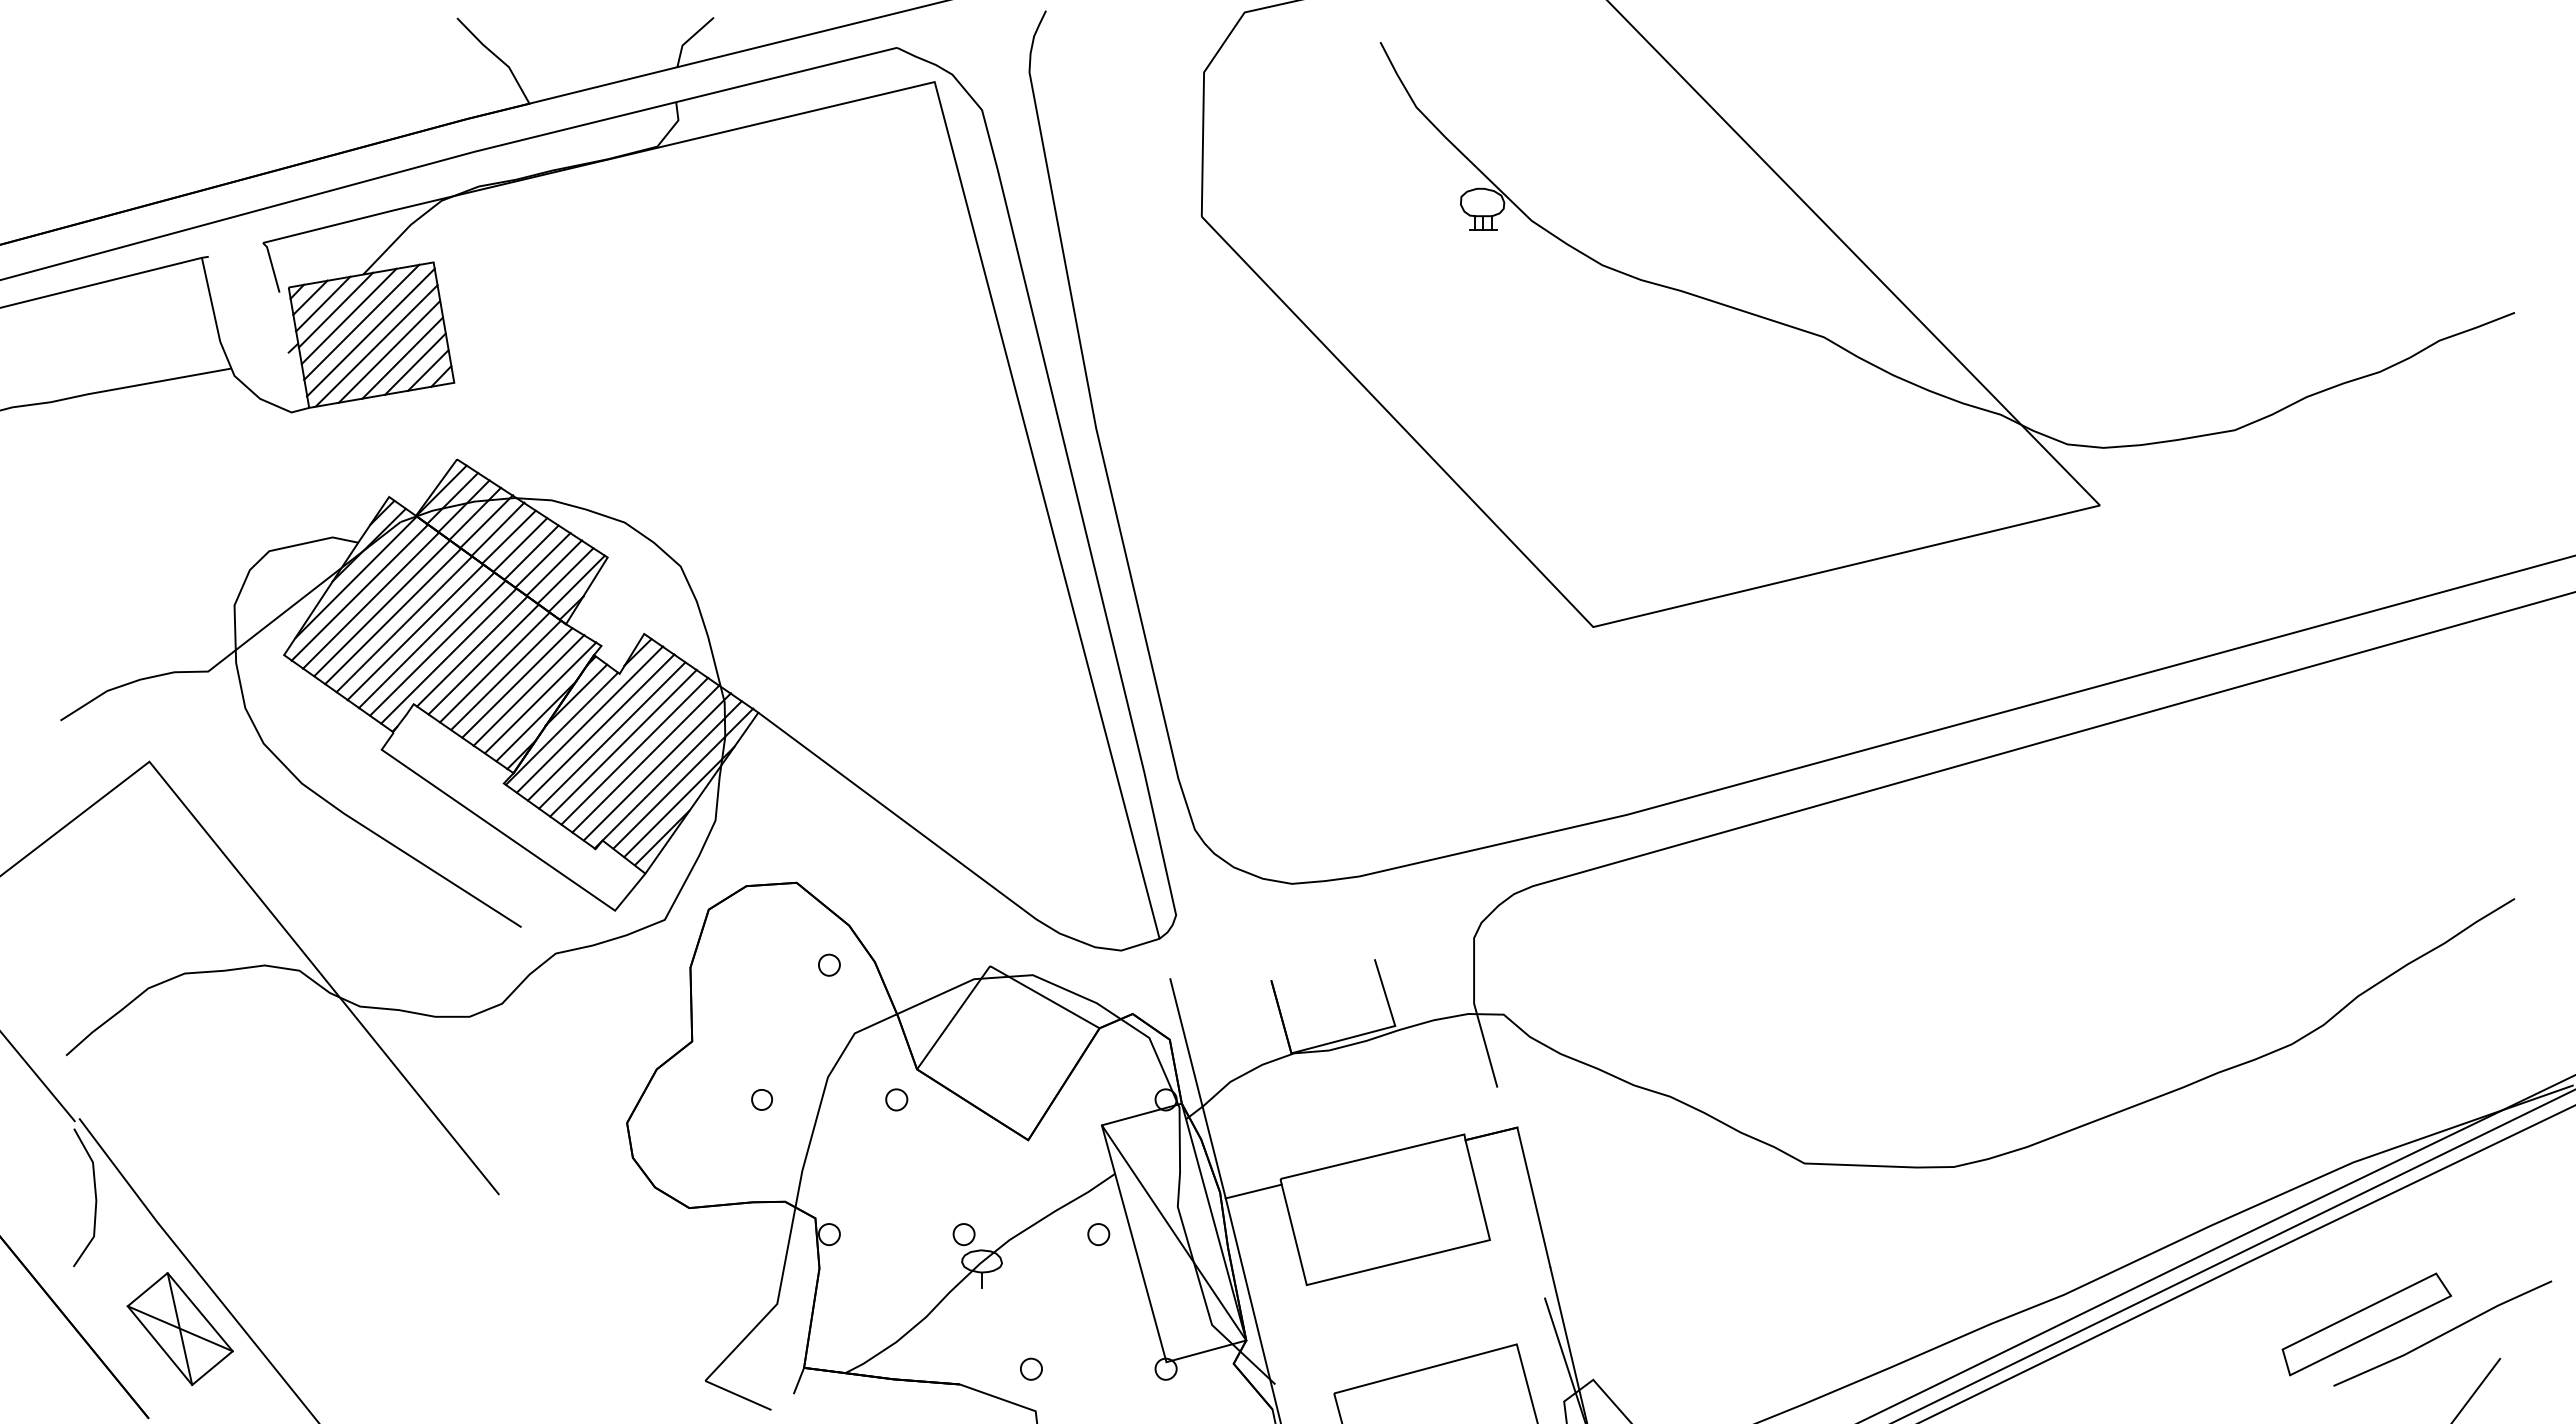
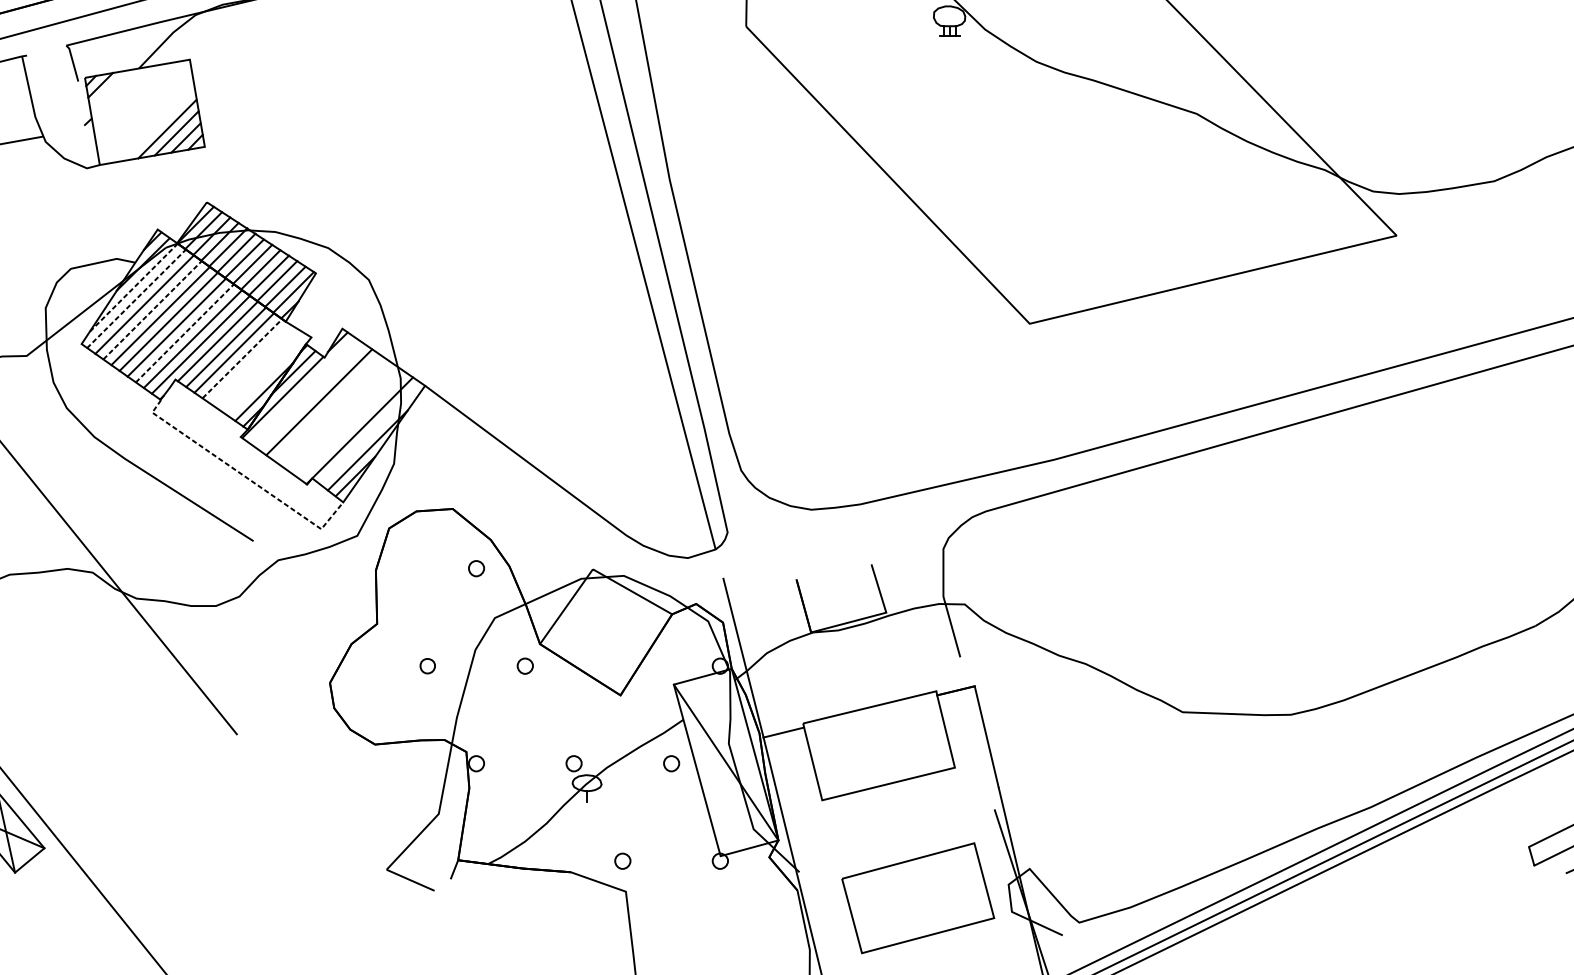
line: (323, 303) -> (110, 89), removed
line: (335, 309) -> (118, 93), removed
line: (348, 316) -> (128, 98), removed
line: (361, 321) -> (137, 102), removed
line: (370, 332) -> (144, 110), removed
line: (376, 345) -> (148, 119), removed
line: (388, 351) -> (157, 124), removed
line: (356, 577) -> (134, 287), solid -> dashed
line: (360, 592) -> (136, 298), solid -> dashed
line: (382, 608) -> (152, 310), solid -> dashed
line: (426, 640) -> (184, 333), solid -> dashed
line: (506, 675) -> (242, 358), solid -> dashed
line: (517, 682) -> (250, 363), removed
line: (528, 690) -> (258, 369), removed
line: (540, 697) -> (267, 374), removed
line: (589, 719) -> (302, 390), removed
line: (600, 727) -> (310, 396), removed
line: (623, 742) -> (327, 407), removed
line: (634, 750) -> (335, 413), removed
line: (645, 758) -> (343, 418), removed
line: (657, 766) -> (352, 424), removed
line: (683, 778) -> (370, 433), removed
line: (509, 838) -> (244, 476), solid -> dashed

